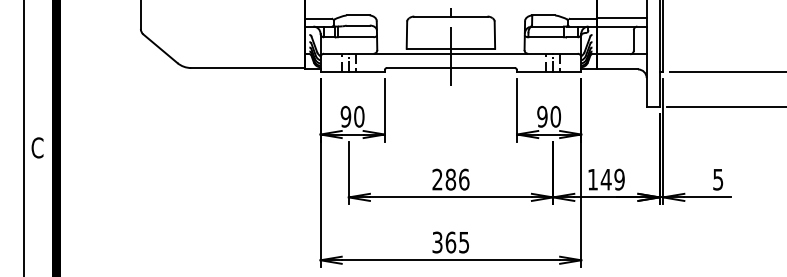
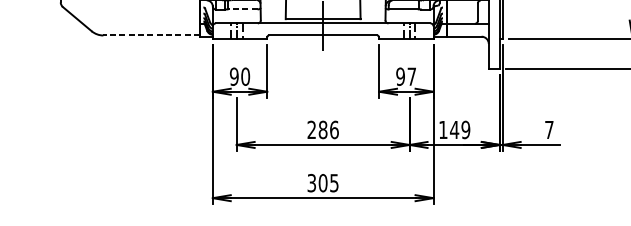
line: (355, 37) -> (242, 9), solid -> dashed
line: (248, 68) -> (151, 35), solid -> dashed
text: (555, 116) -> (411, 76), 90 -> 97
text: (718, 179) -> (549, 129), 5 -> 7
text: (450, 242) -> (322, 183), 365 -> 305

